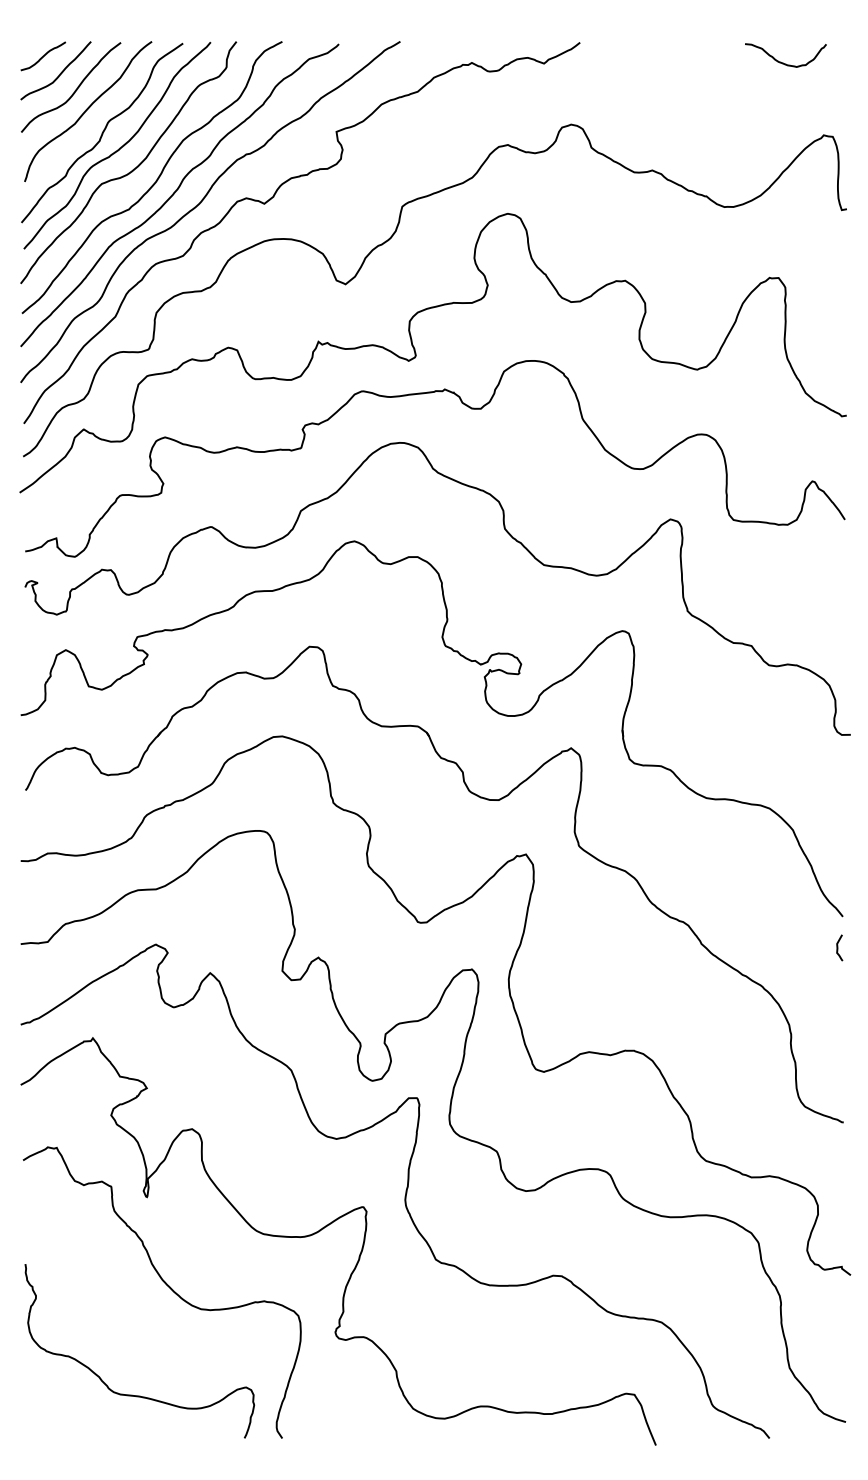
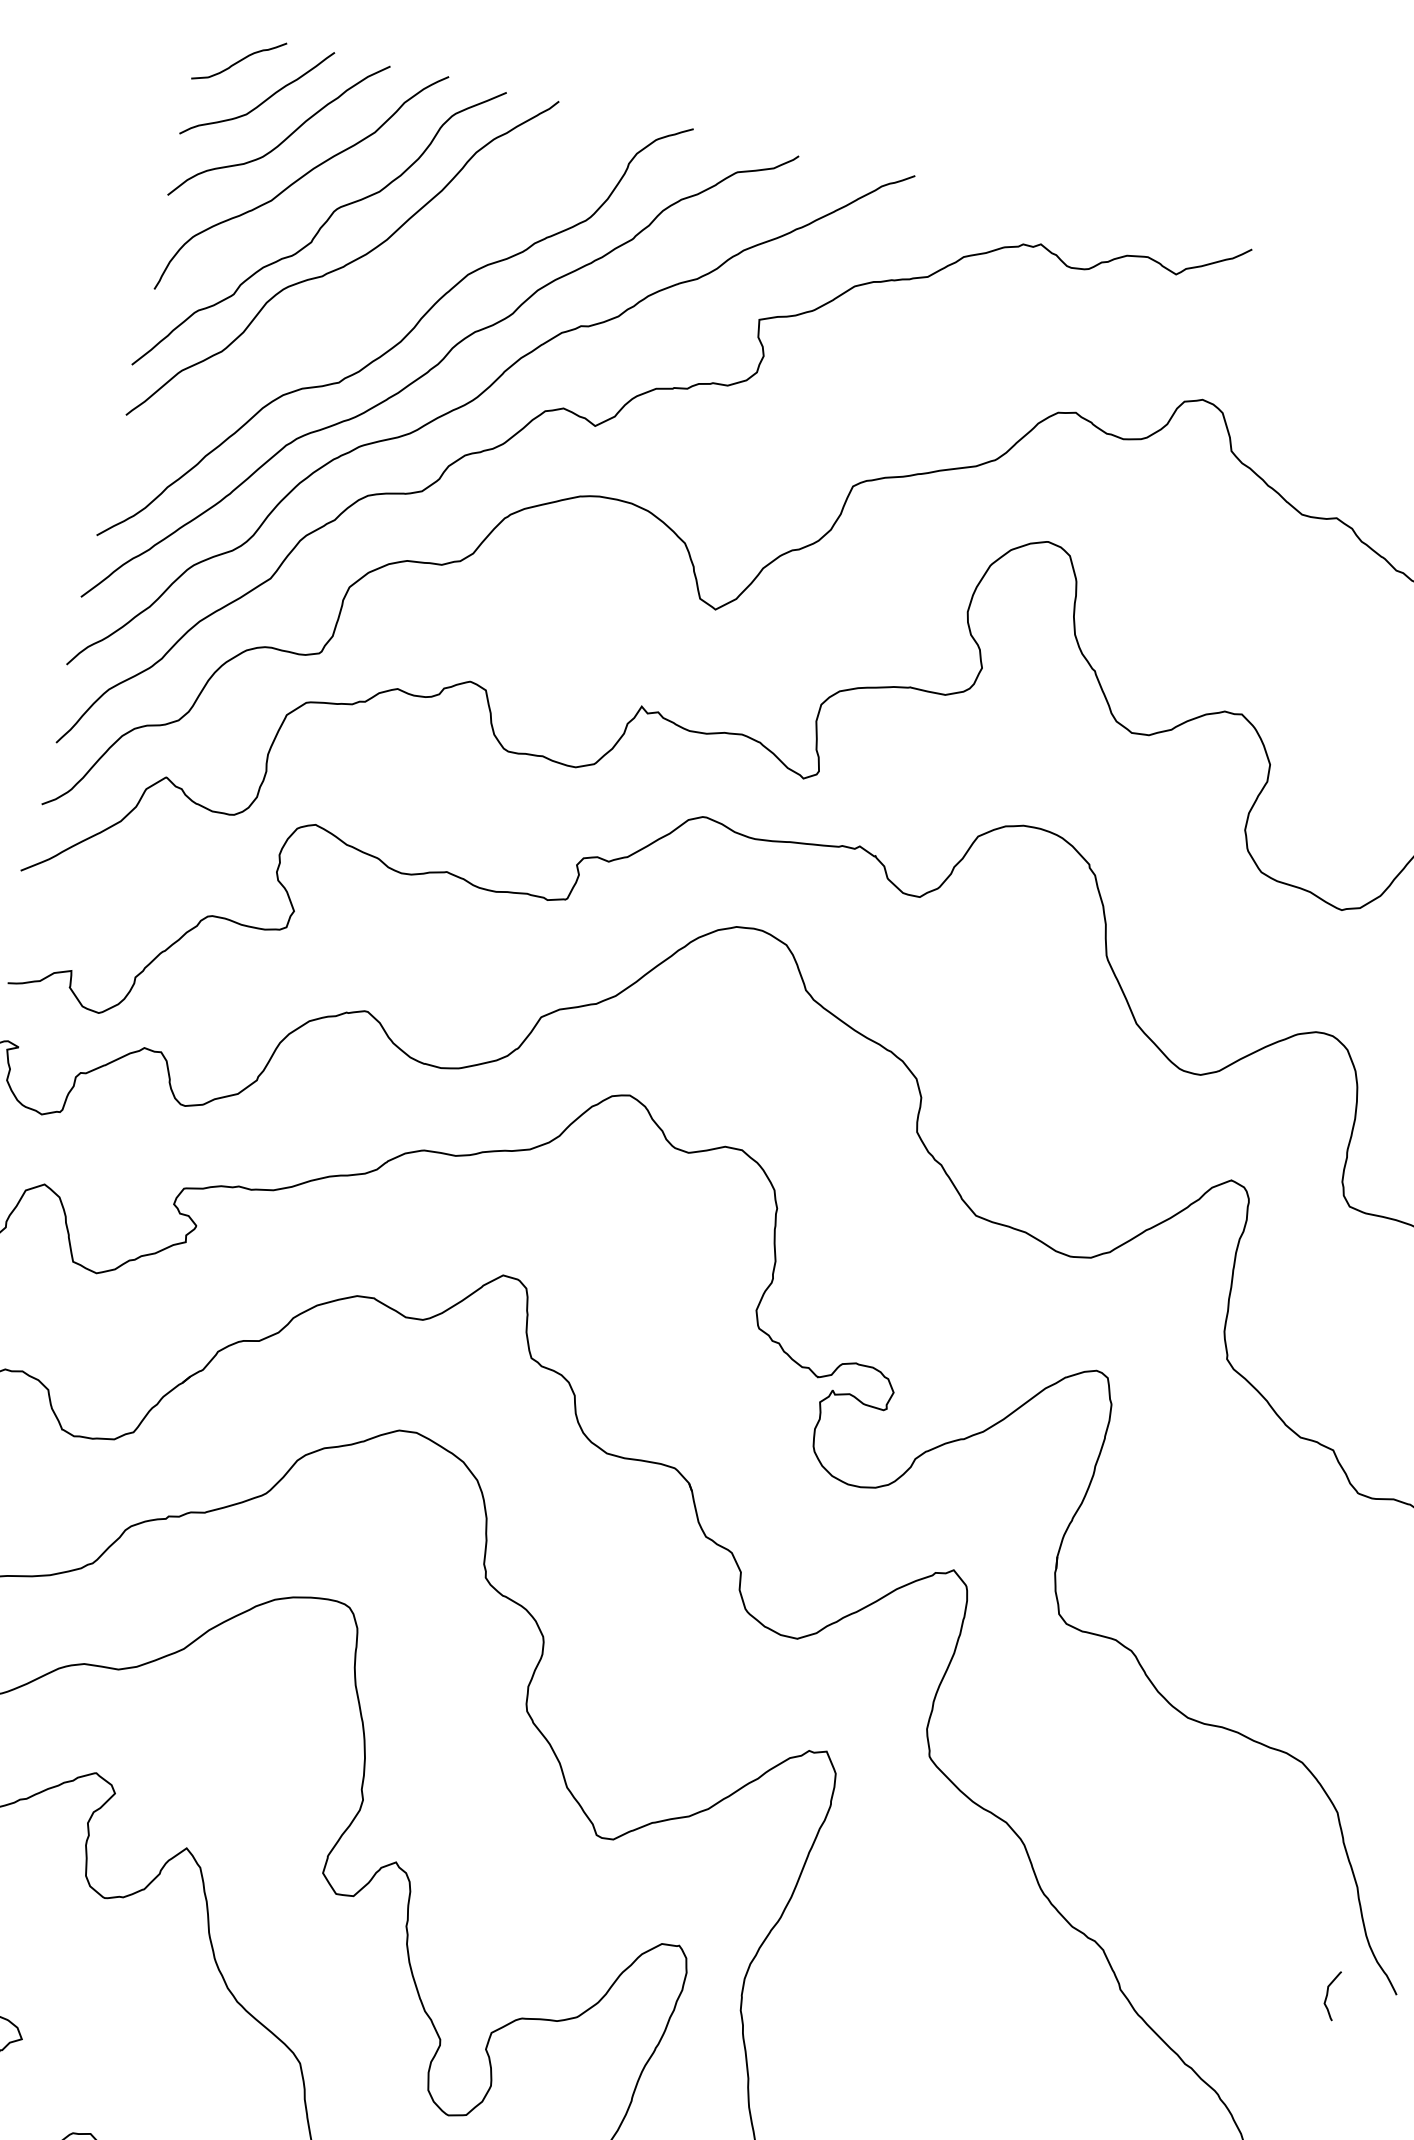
curve: (133, 168) -> (363, 307), removed
curve: (838, 947) -> (1329, 1993), moved

